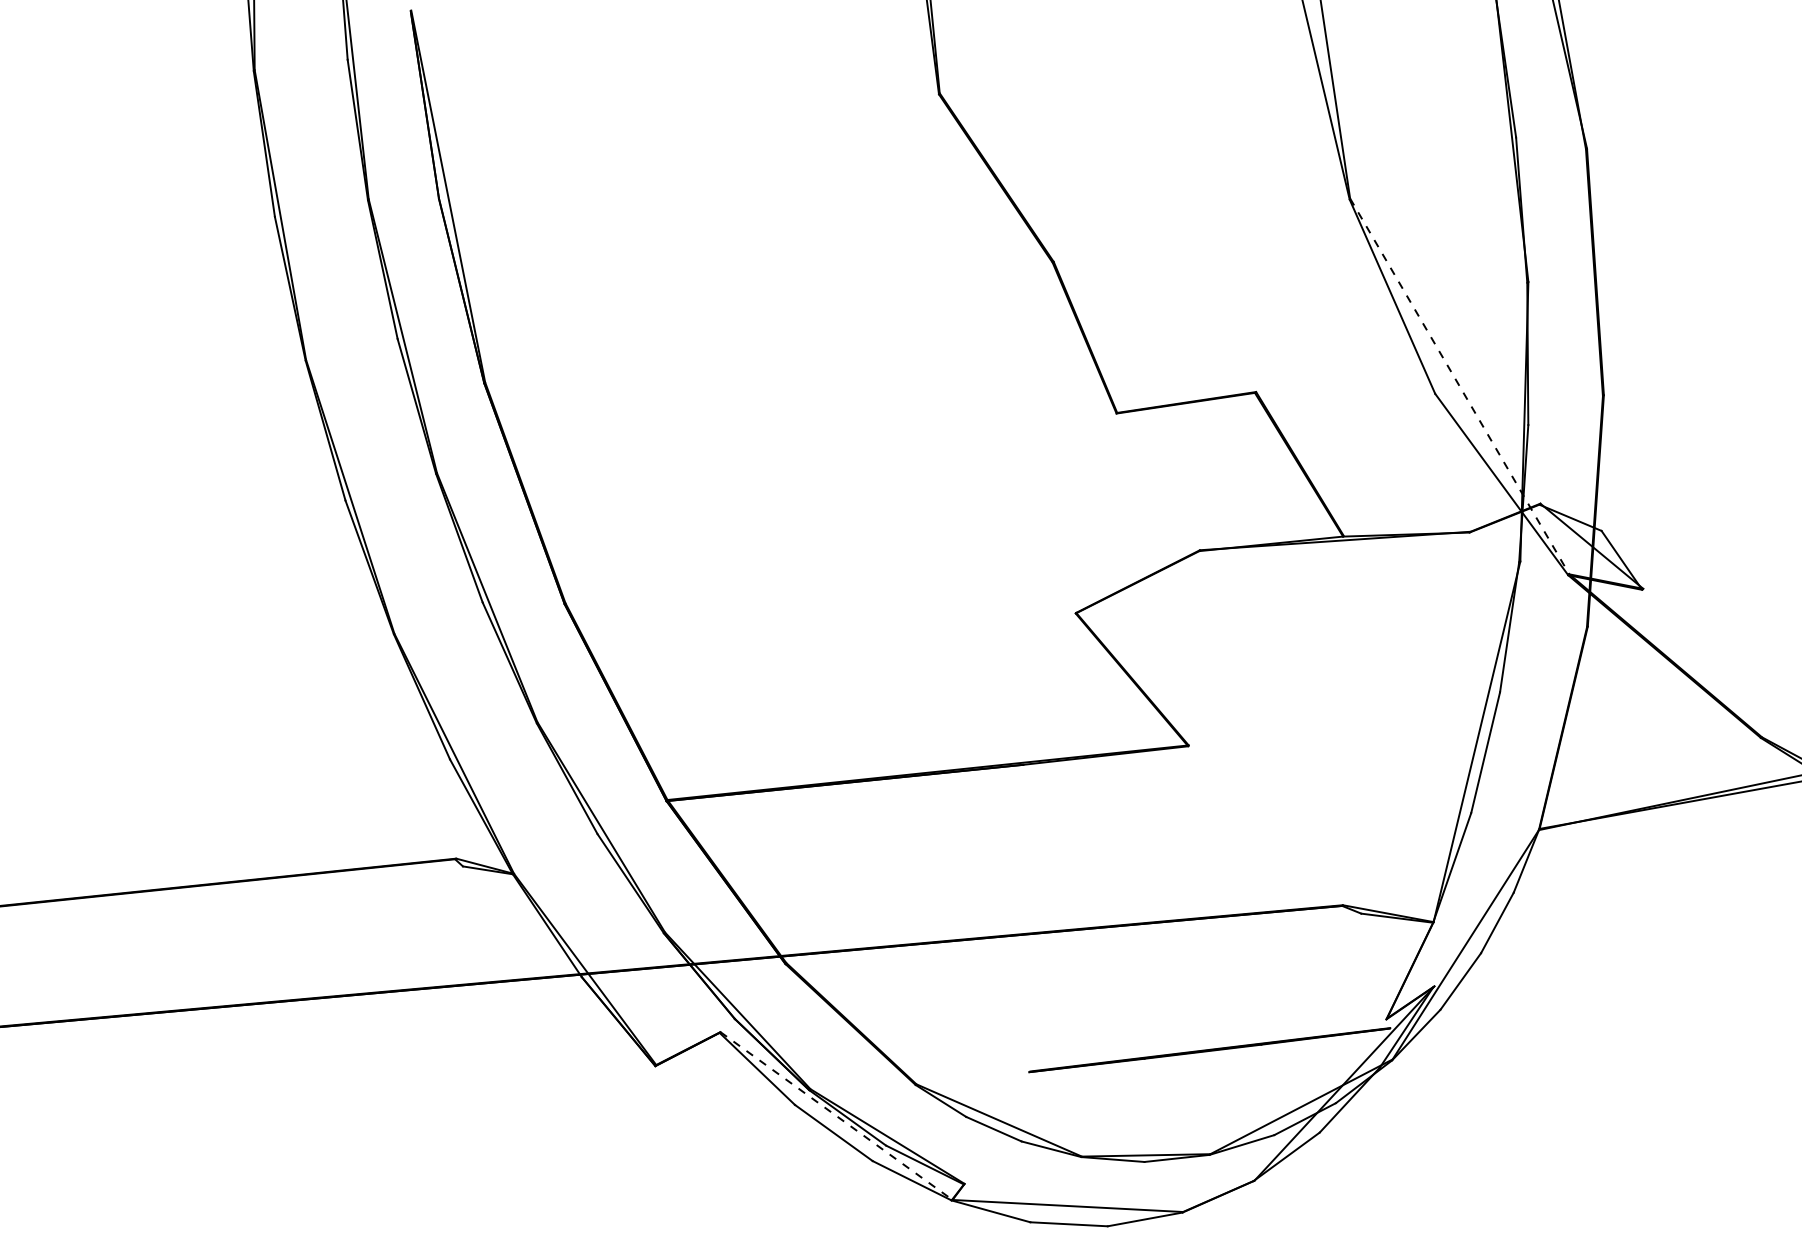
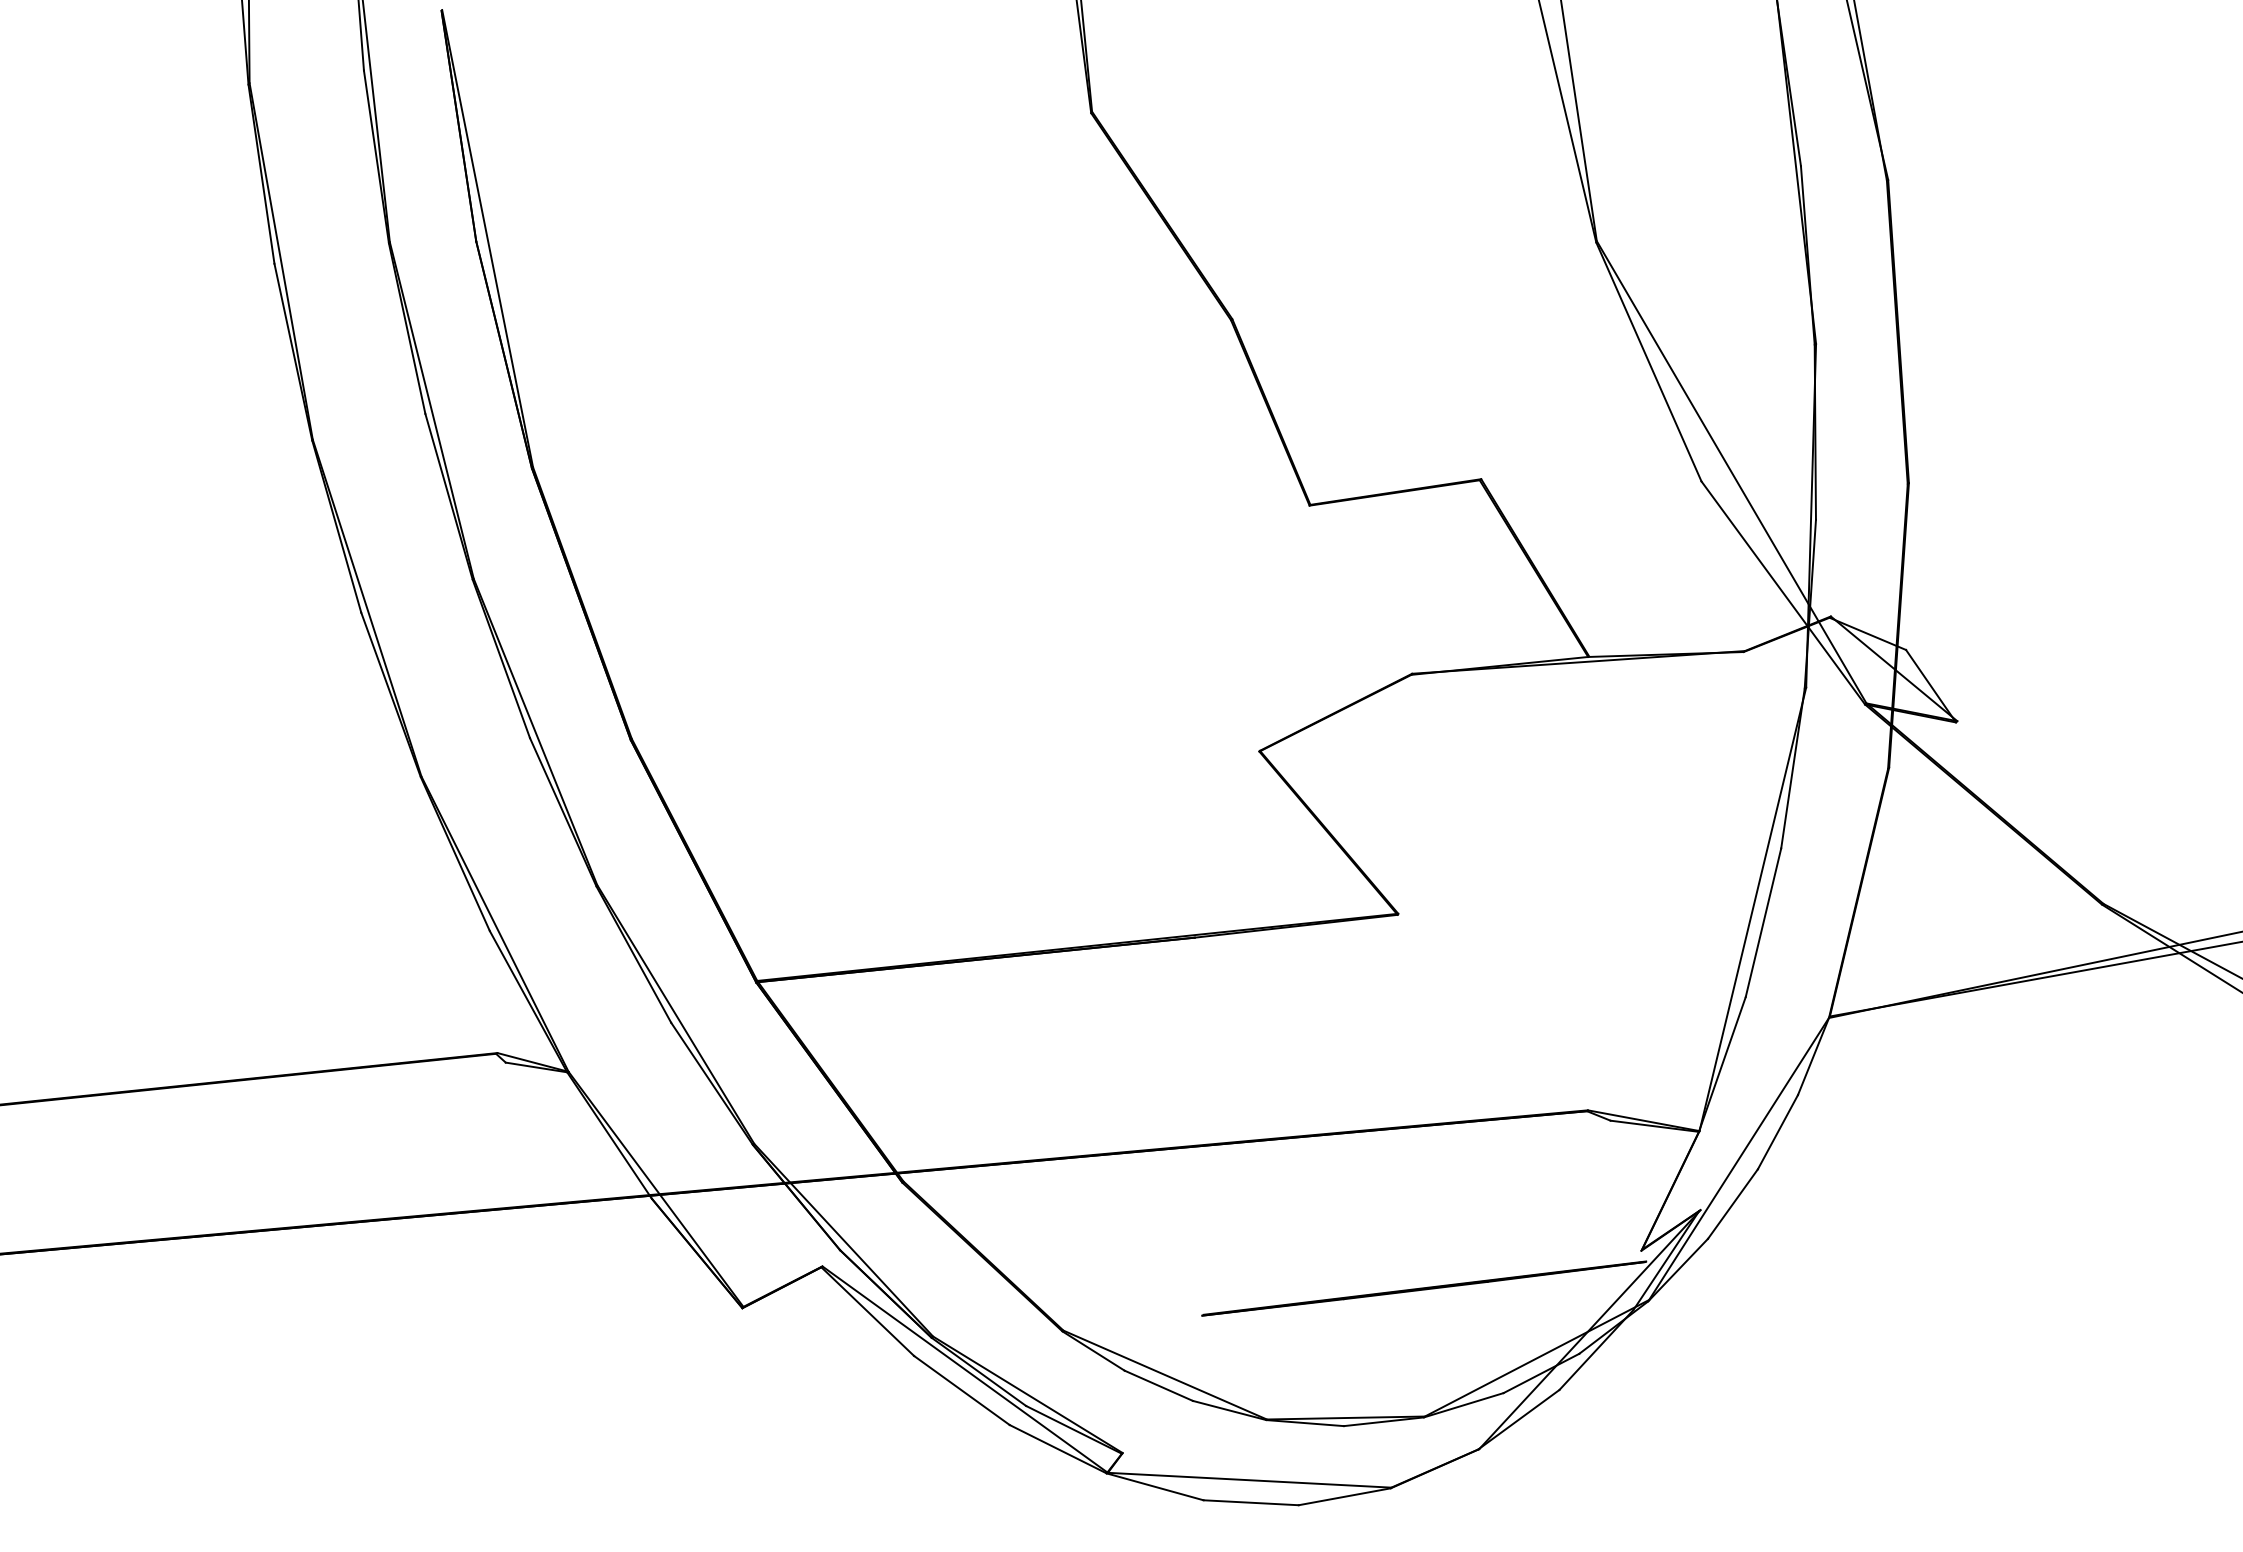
line: (1459, 386) -> (1731, 472), dashed -> solid
line: (836, 1115) -> (965, 1369), dashed -> solid

